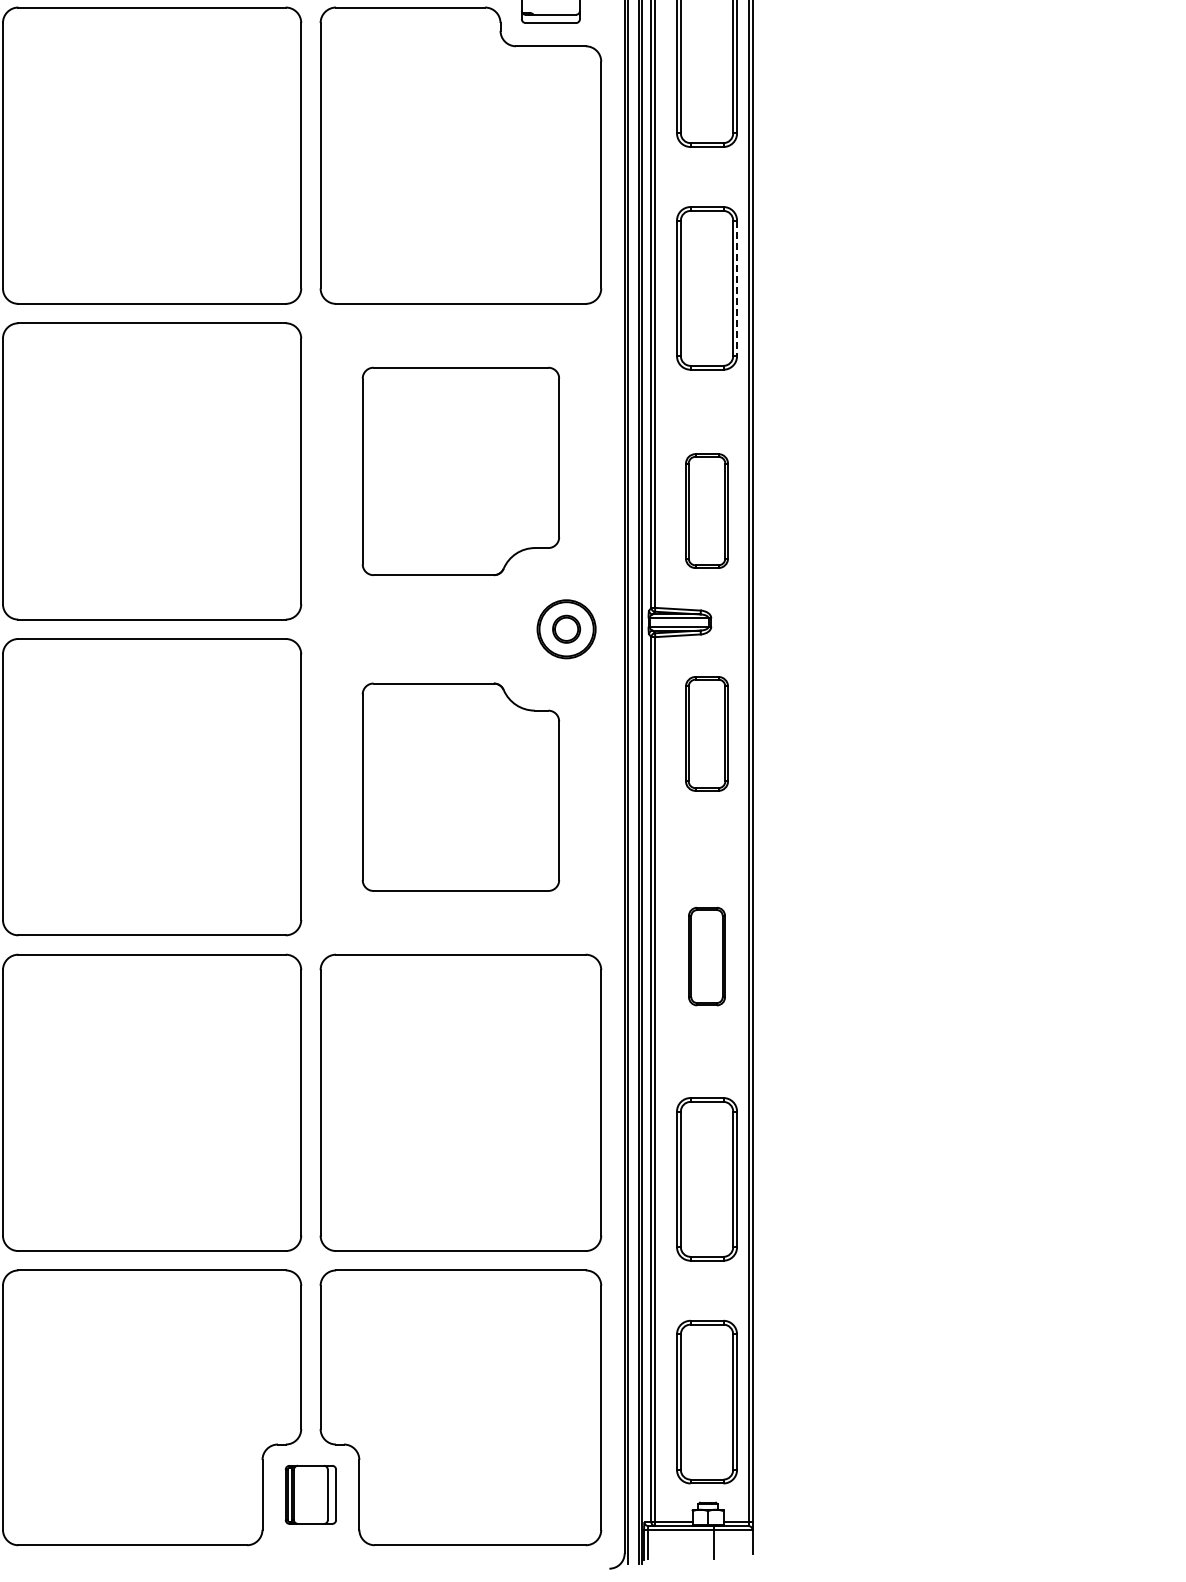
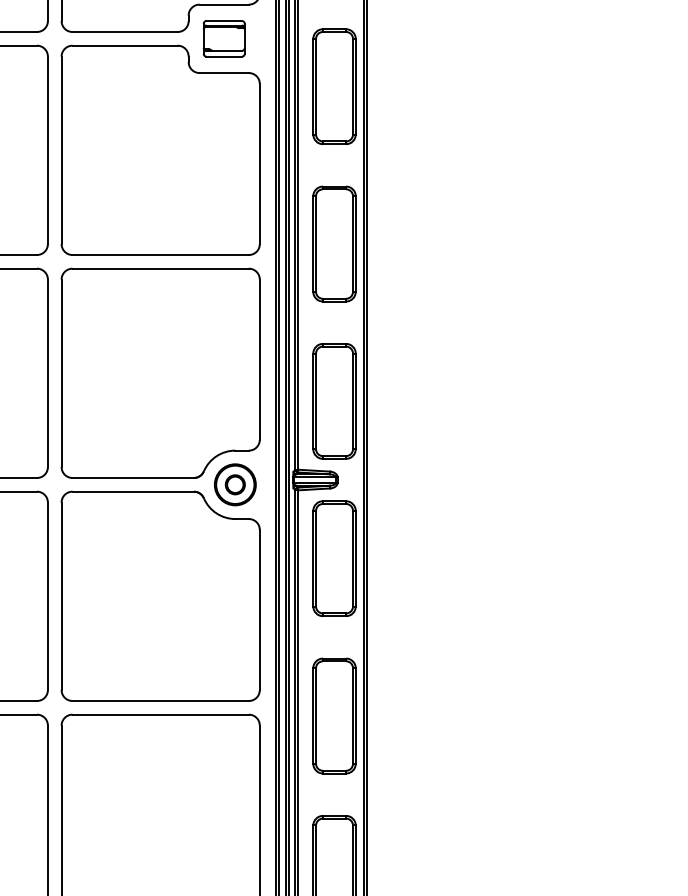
line: (737, 288) -> (356, 244), dashed -> solid
part: (460, 471) -> (160, 373), size x1.43
part: (706, 510) -> (334, 400), size x1.43
part: (706, 733) -> (334, 558), size x1.43
part: (460, 787) -> (160, 596), size x1.43
part: (706, 956) -> (334, 715), size x1.67

